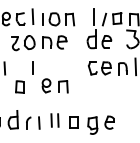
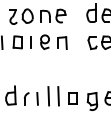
part: (54, 85) -> (53, 41), moved
part: (19, 86) -> (17, 41), moved
part: (54, 120) -> (53, 96), size x1.43

